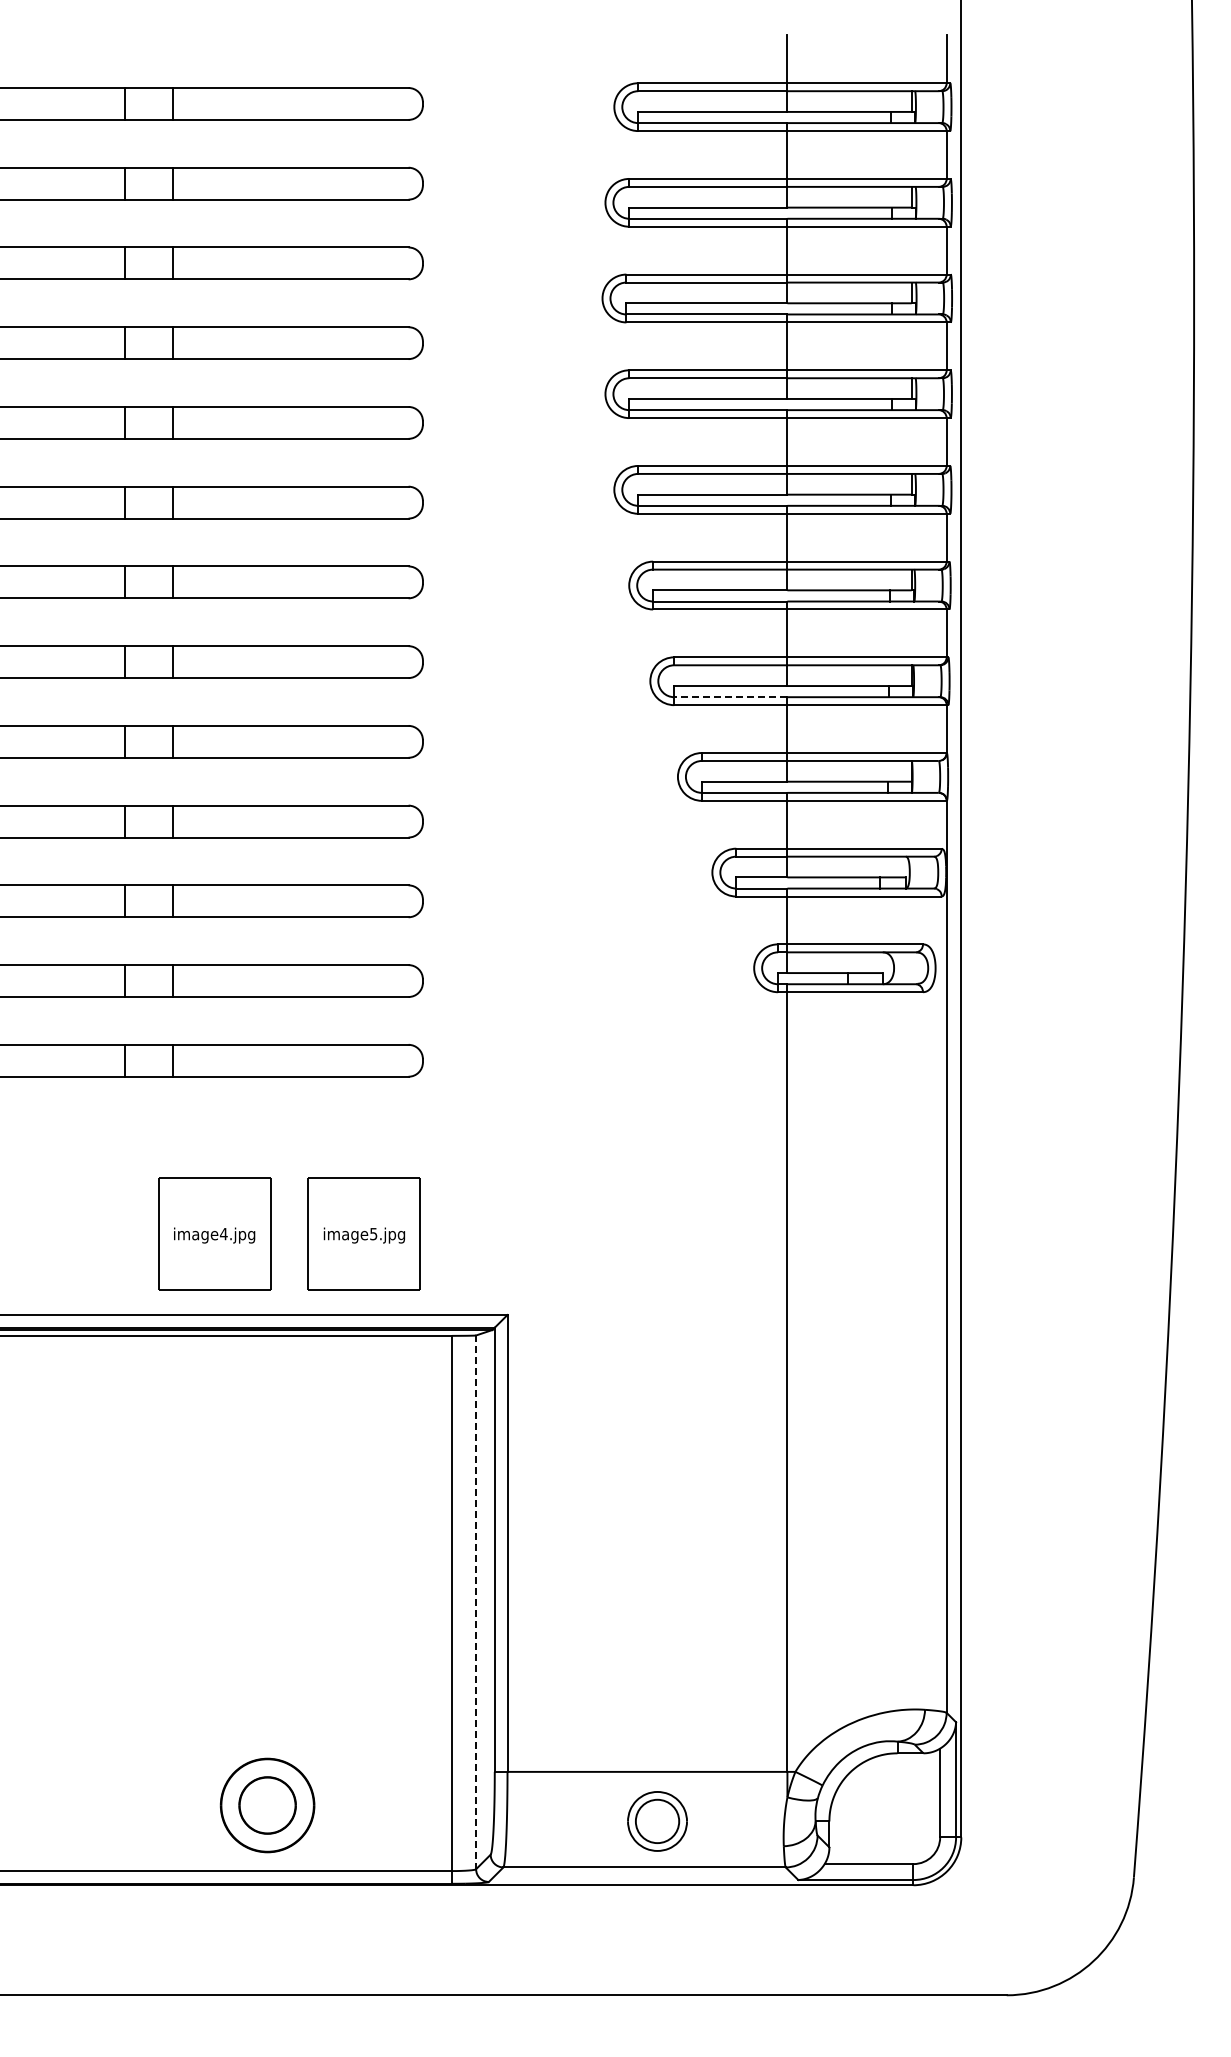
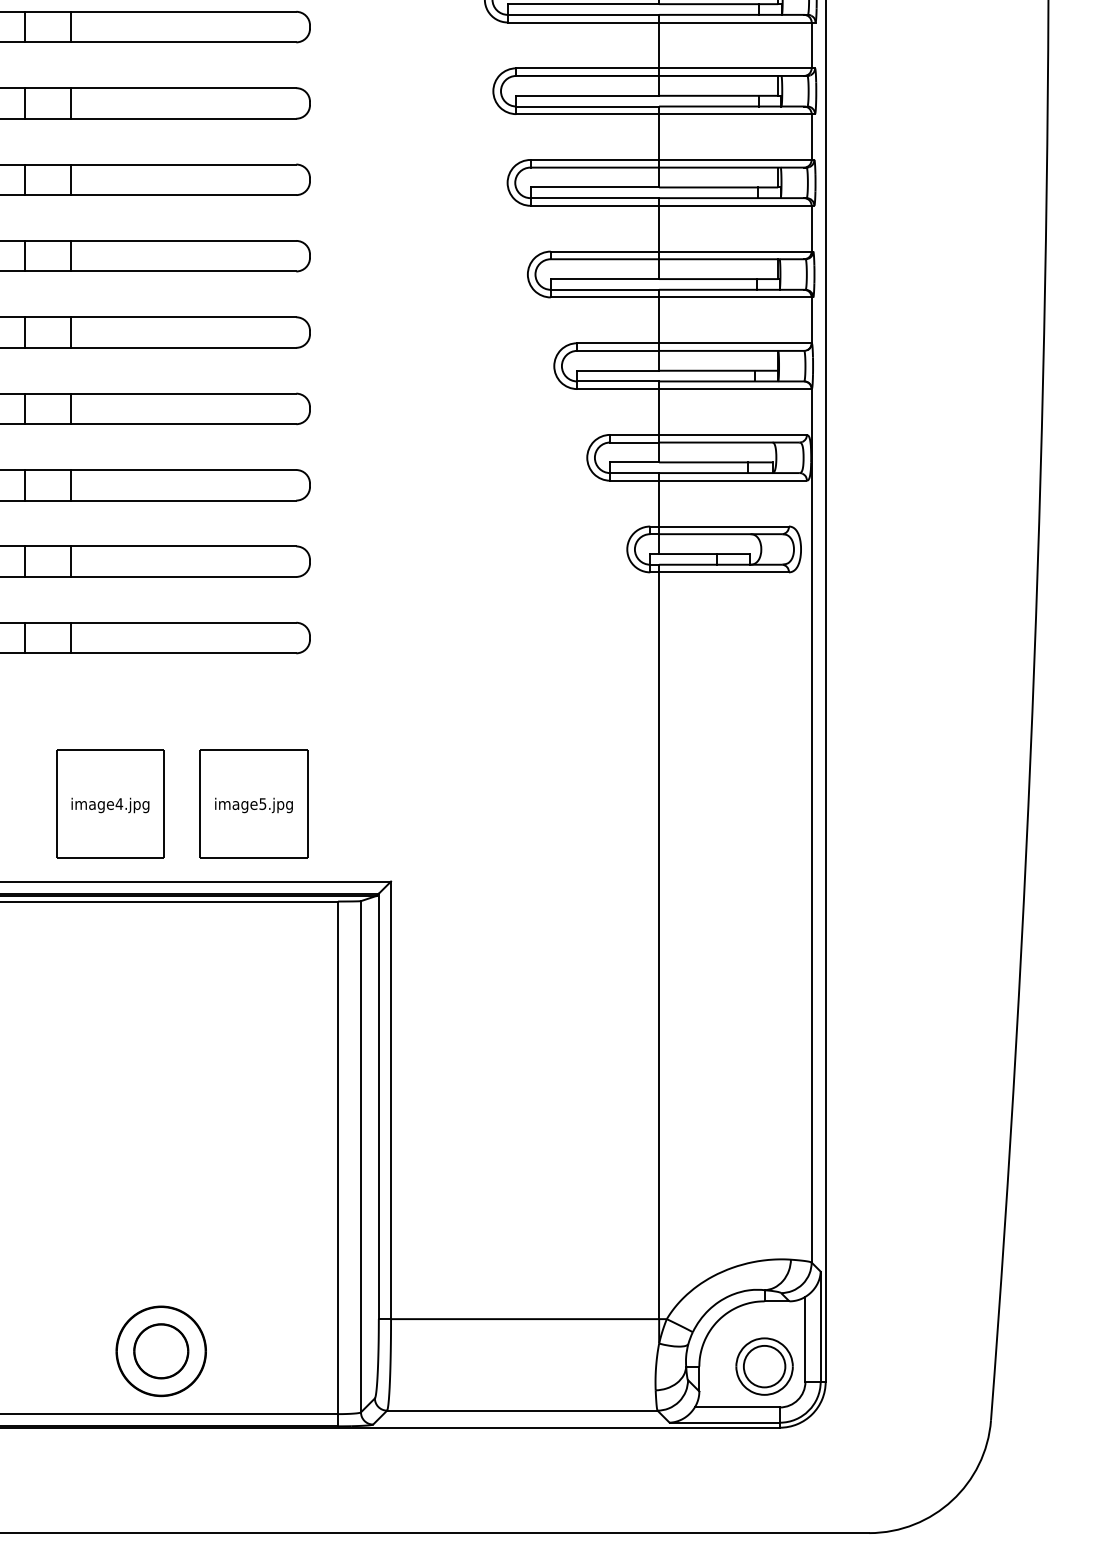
line: (730, 697) -> (604, 290), dashed -> solid
line: (476, 1602) -> (361, 1156), dashed -> solid
part: (657, 1821) -> (764, 1366), moved

